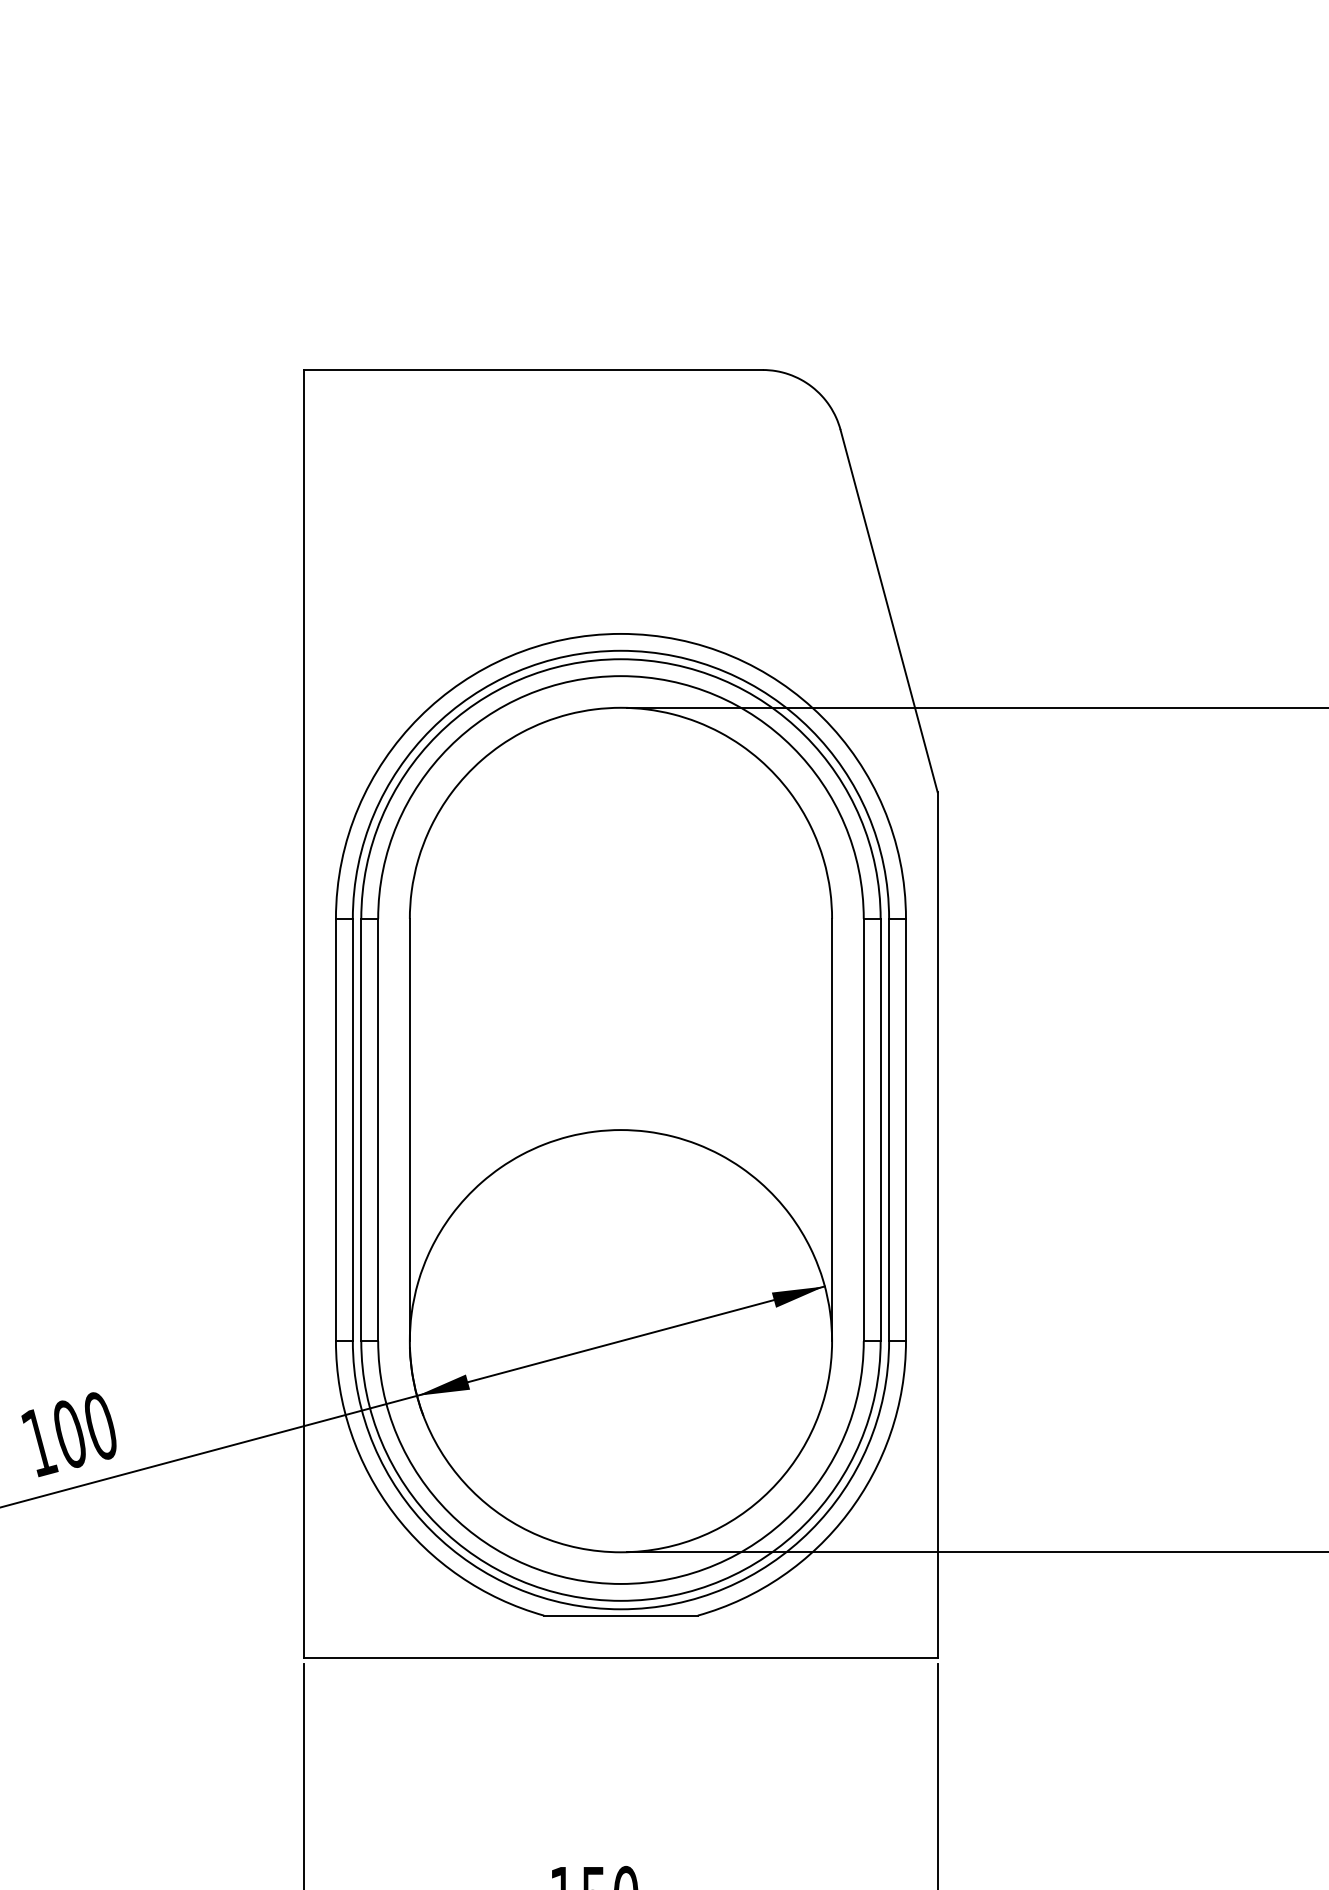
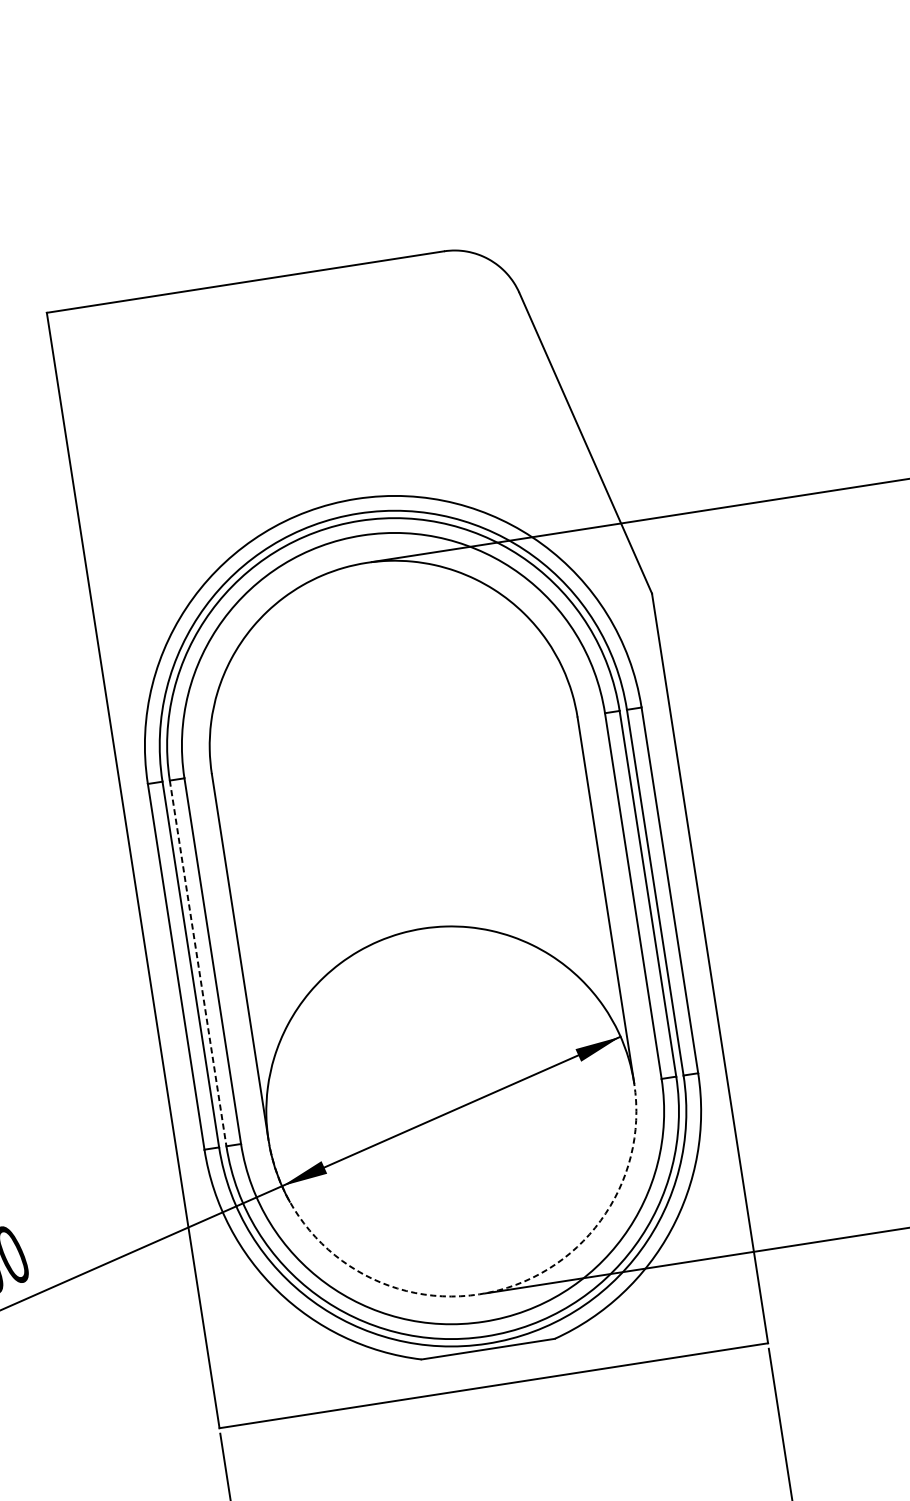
line: (361, 1130) -> (198, 963), solid -> dashed
arc: (620, 1552) -> (479, 1294), solid -> dashed

